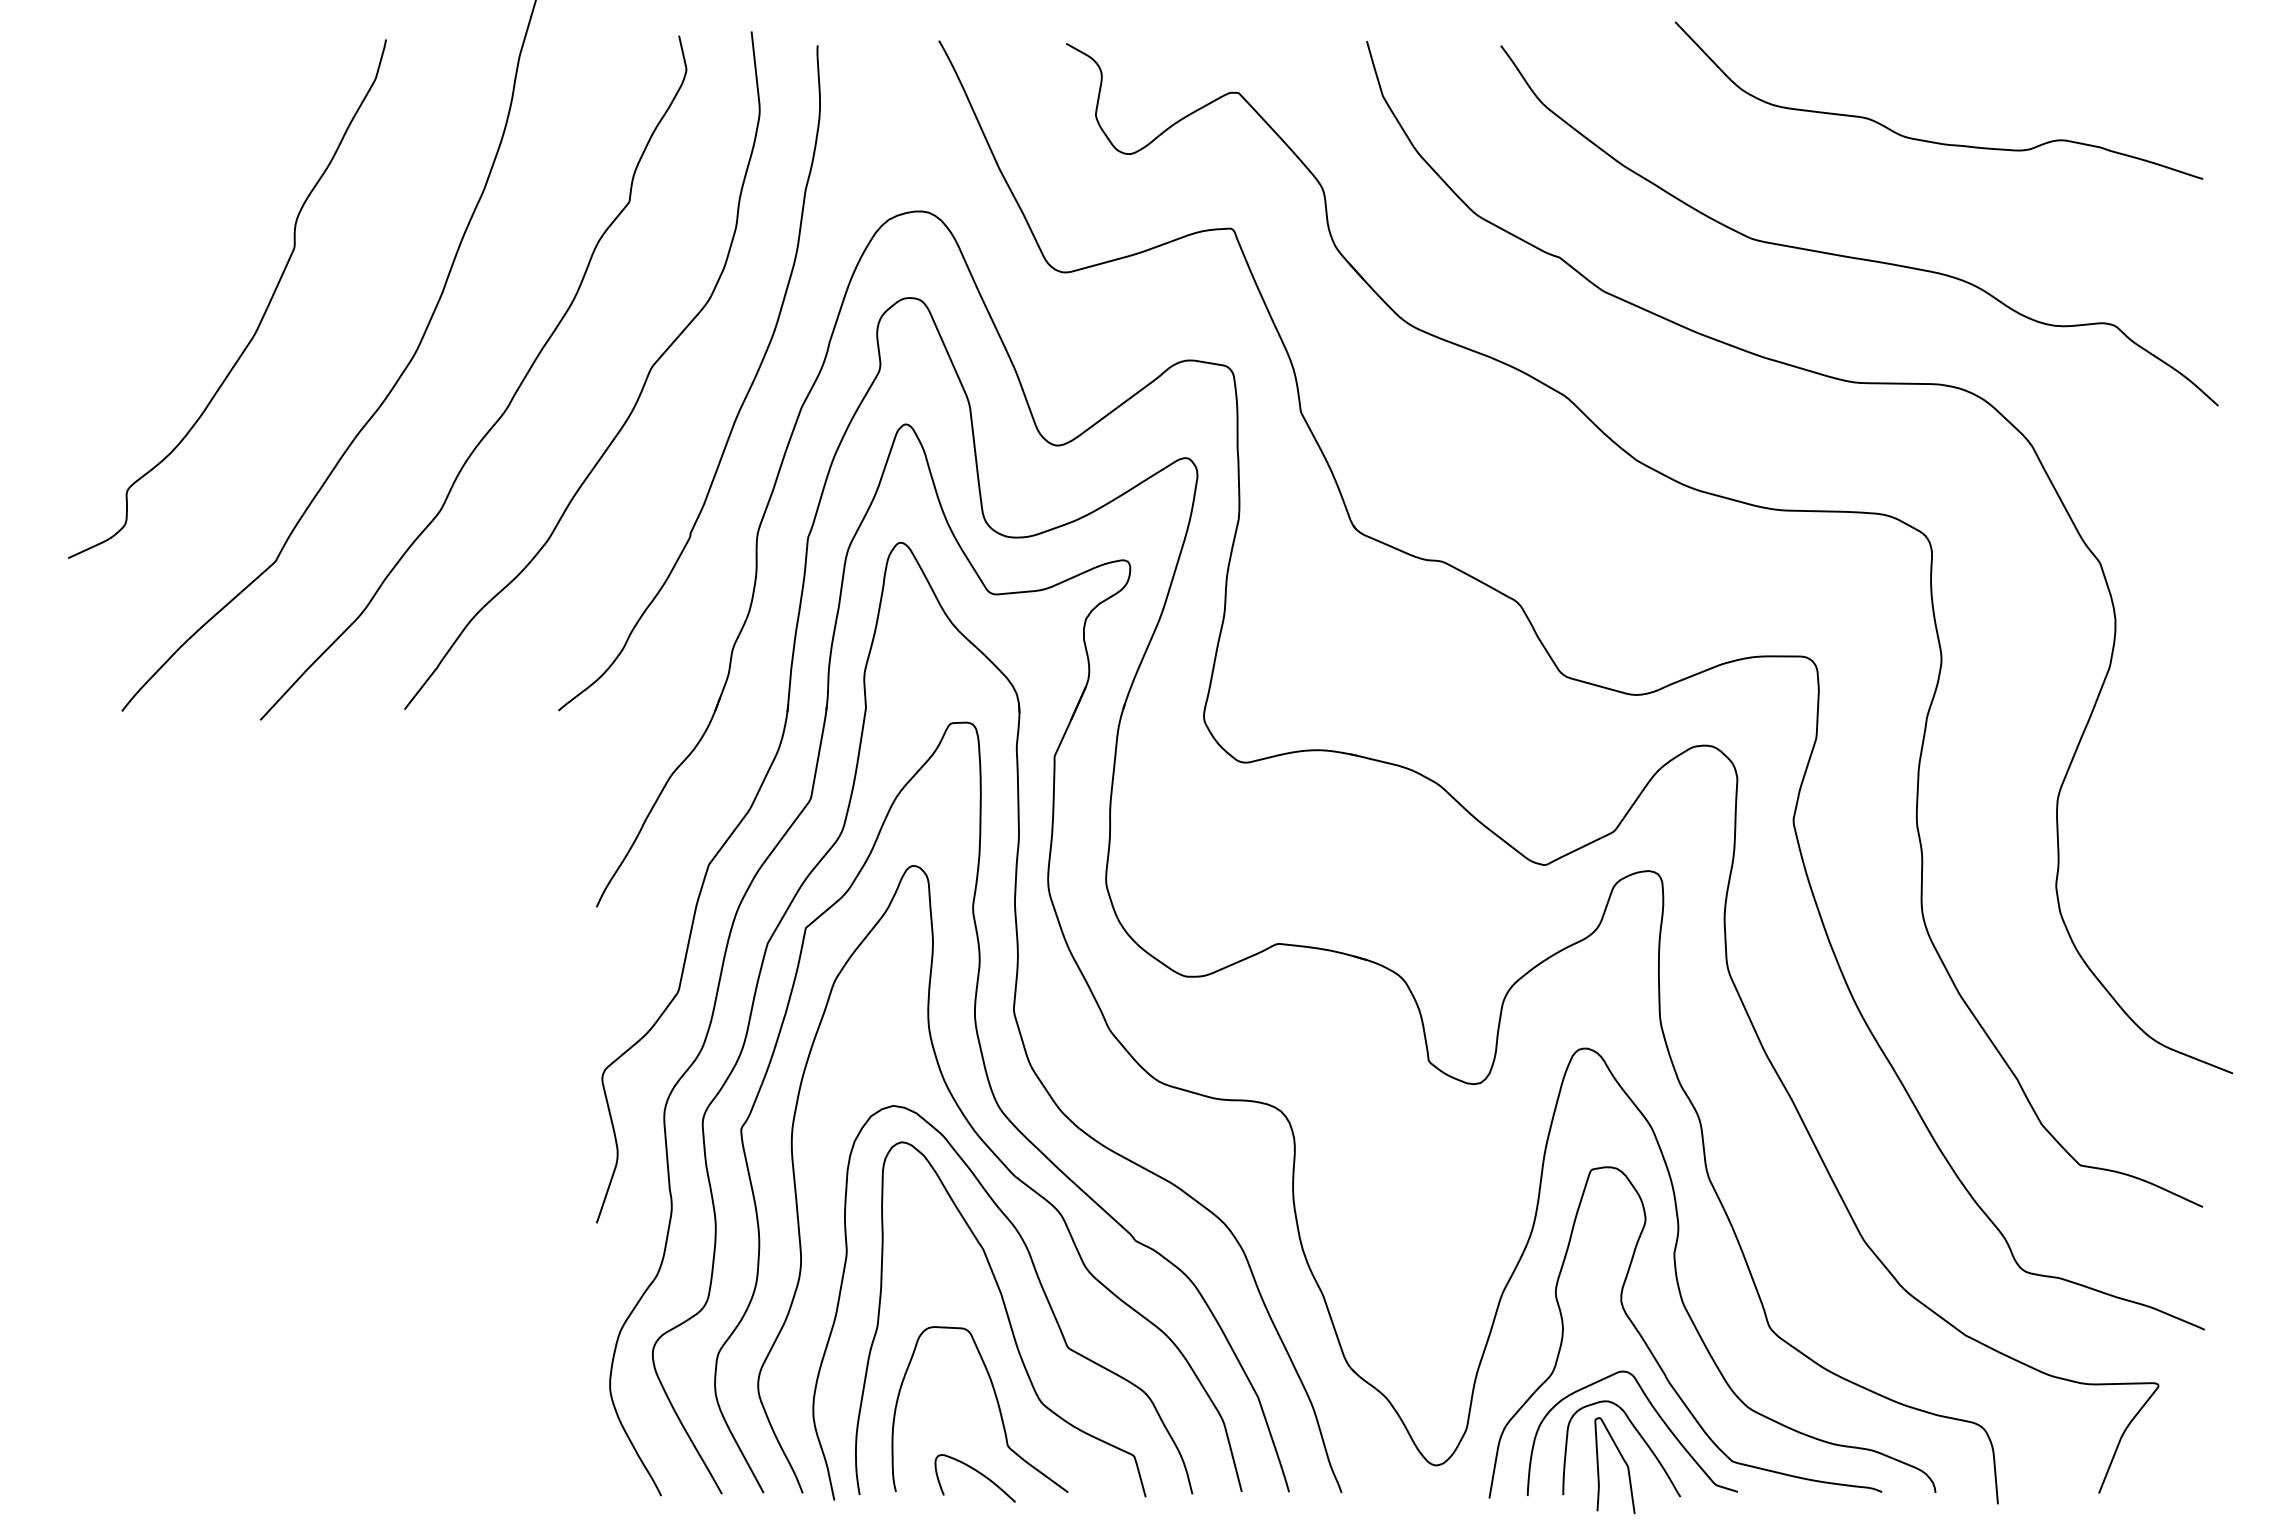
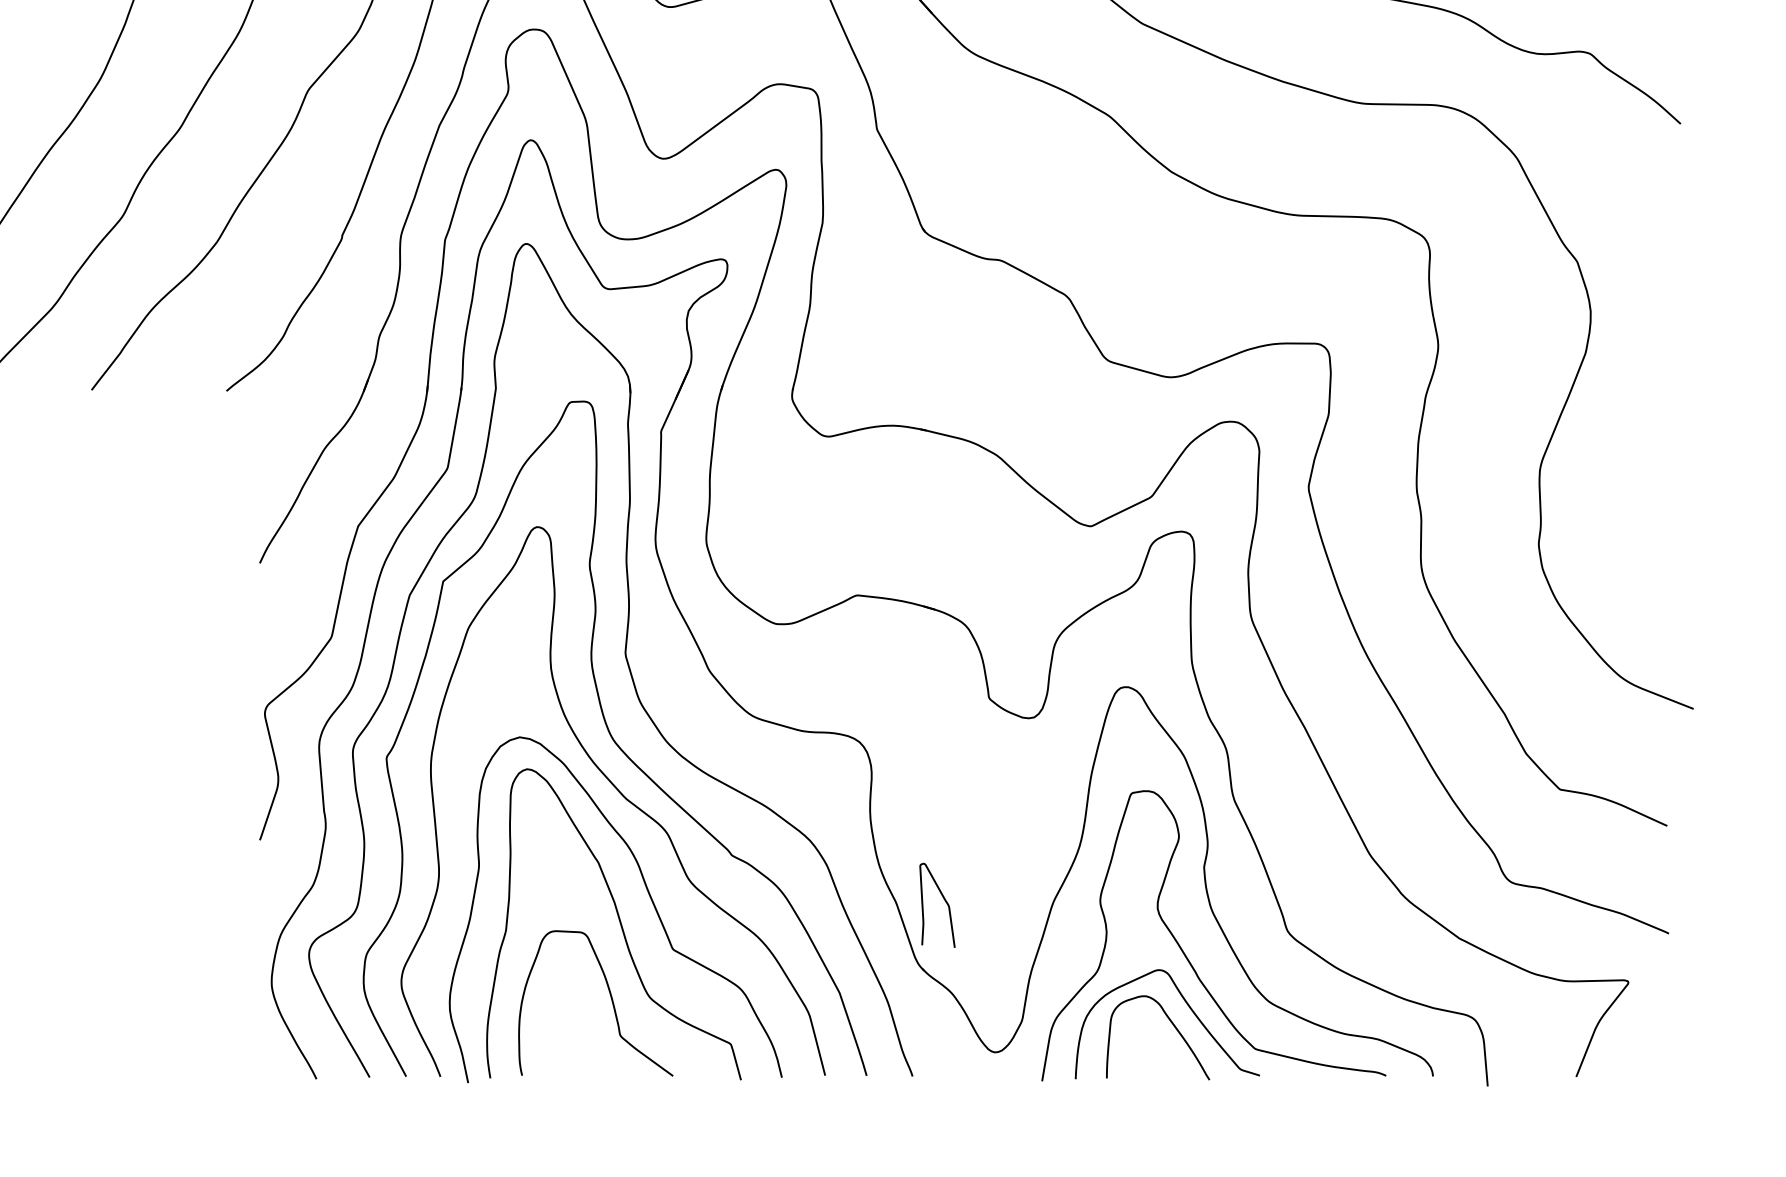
curve: (1623, 1461) -> (944, 901), moved
curve: (978, 1473) -> (594, 1059), removed

